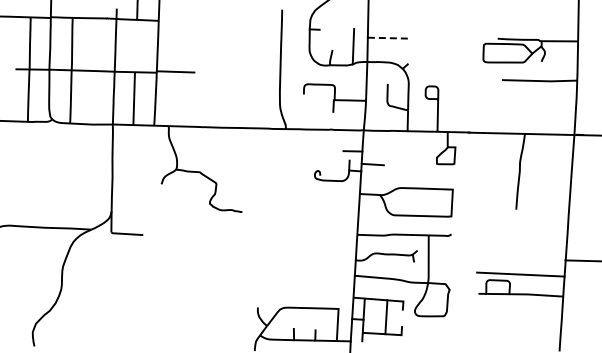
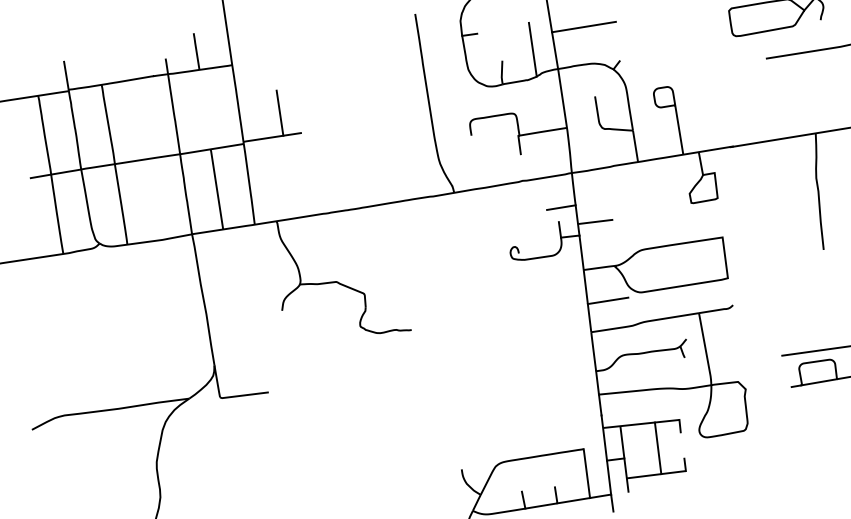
line: (389, 38) -> (584, 27), dashed -> solid
line: (183, 57) -> (279, 113), added
line: (371, 216) -> (607, 300), added

